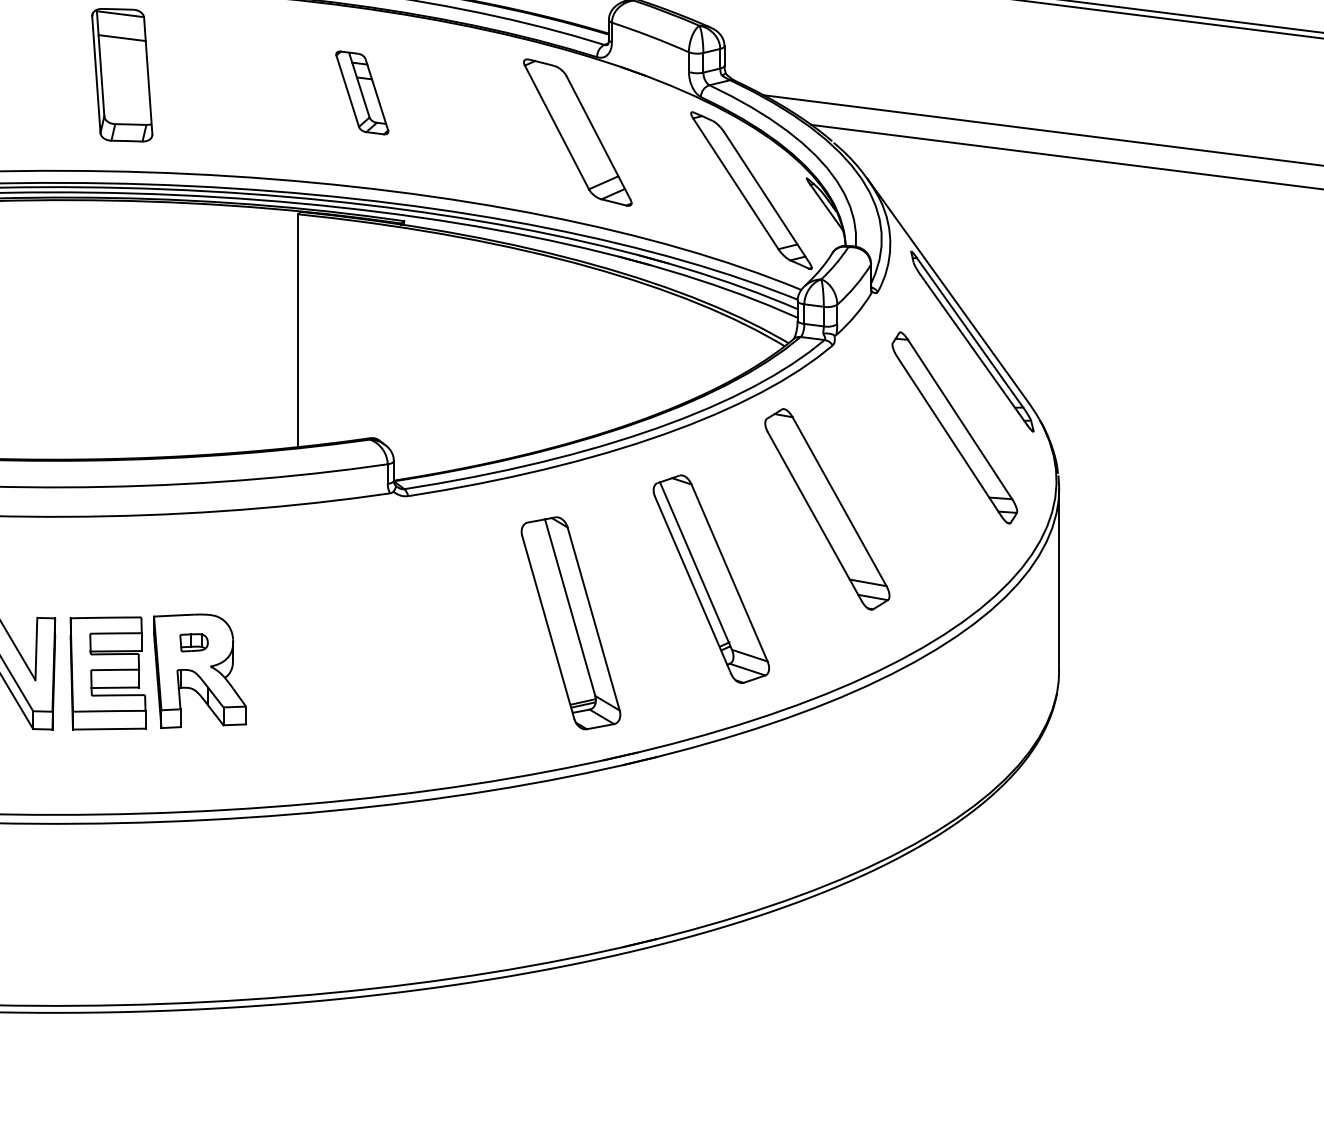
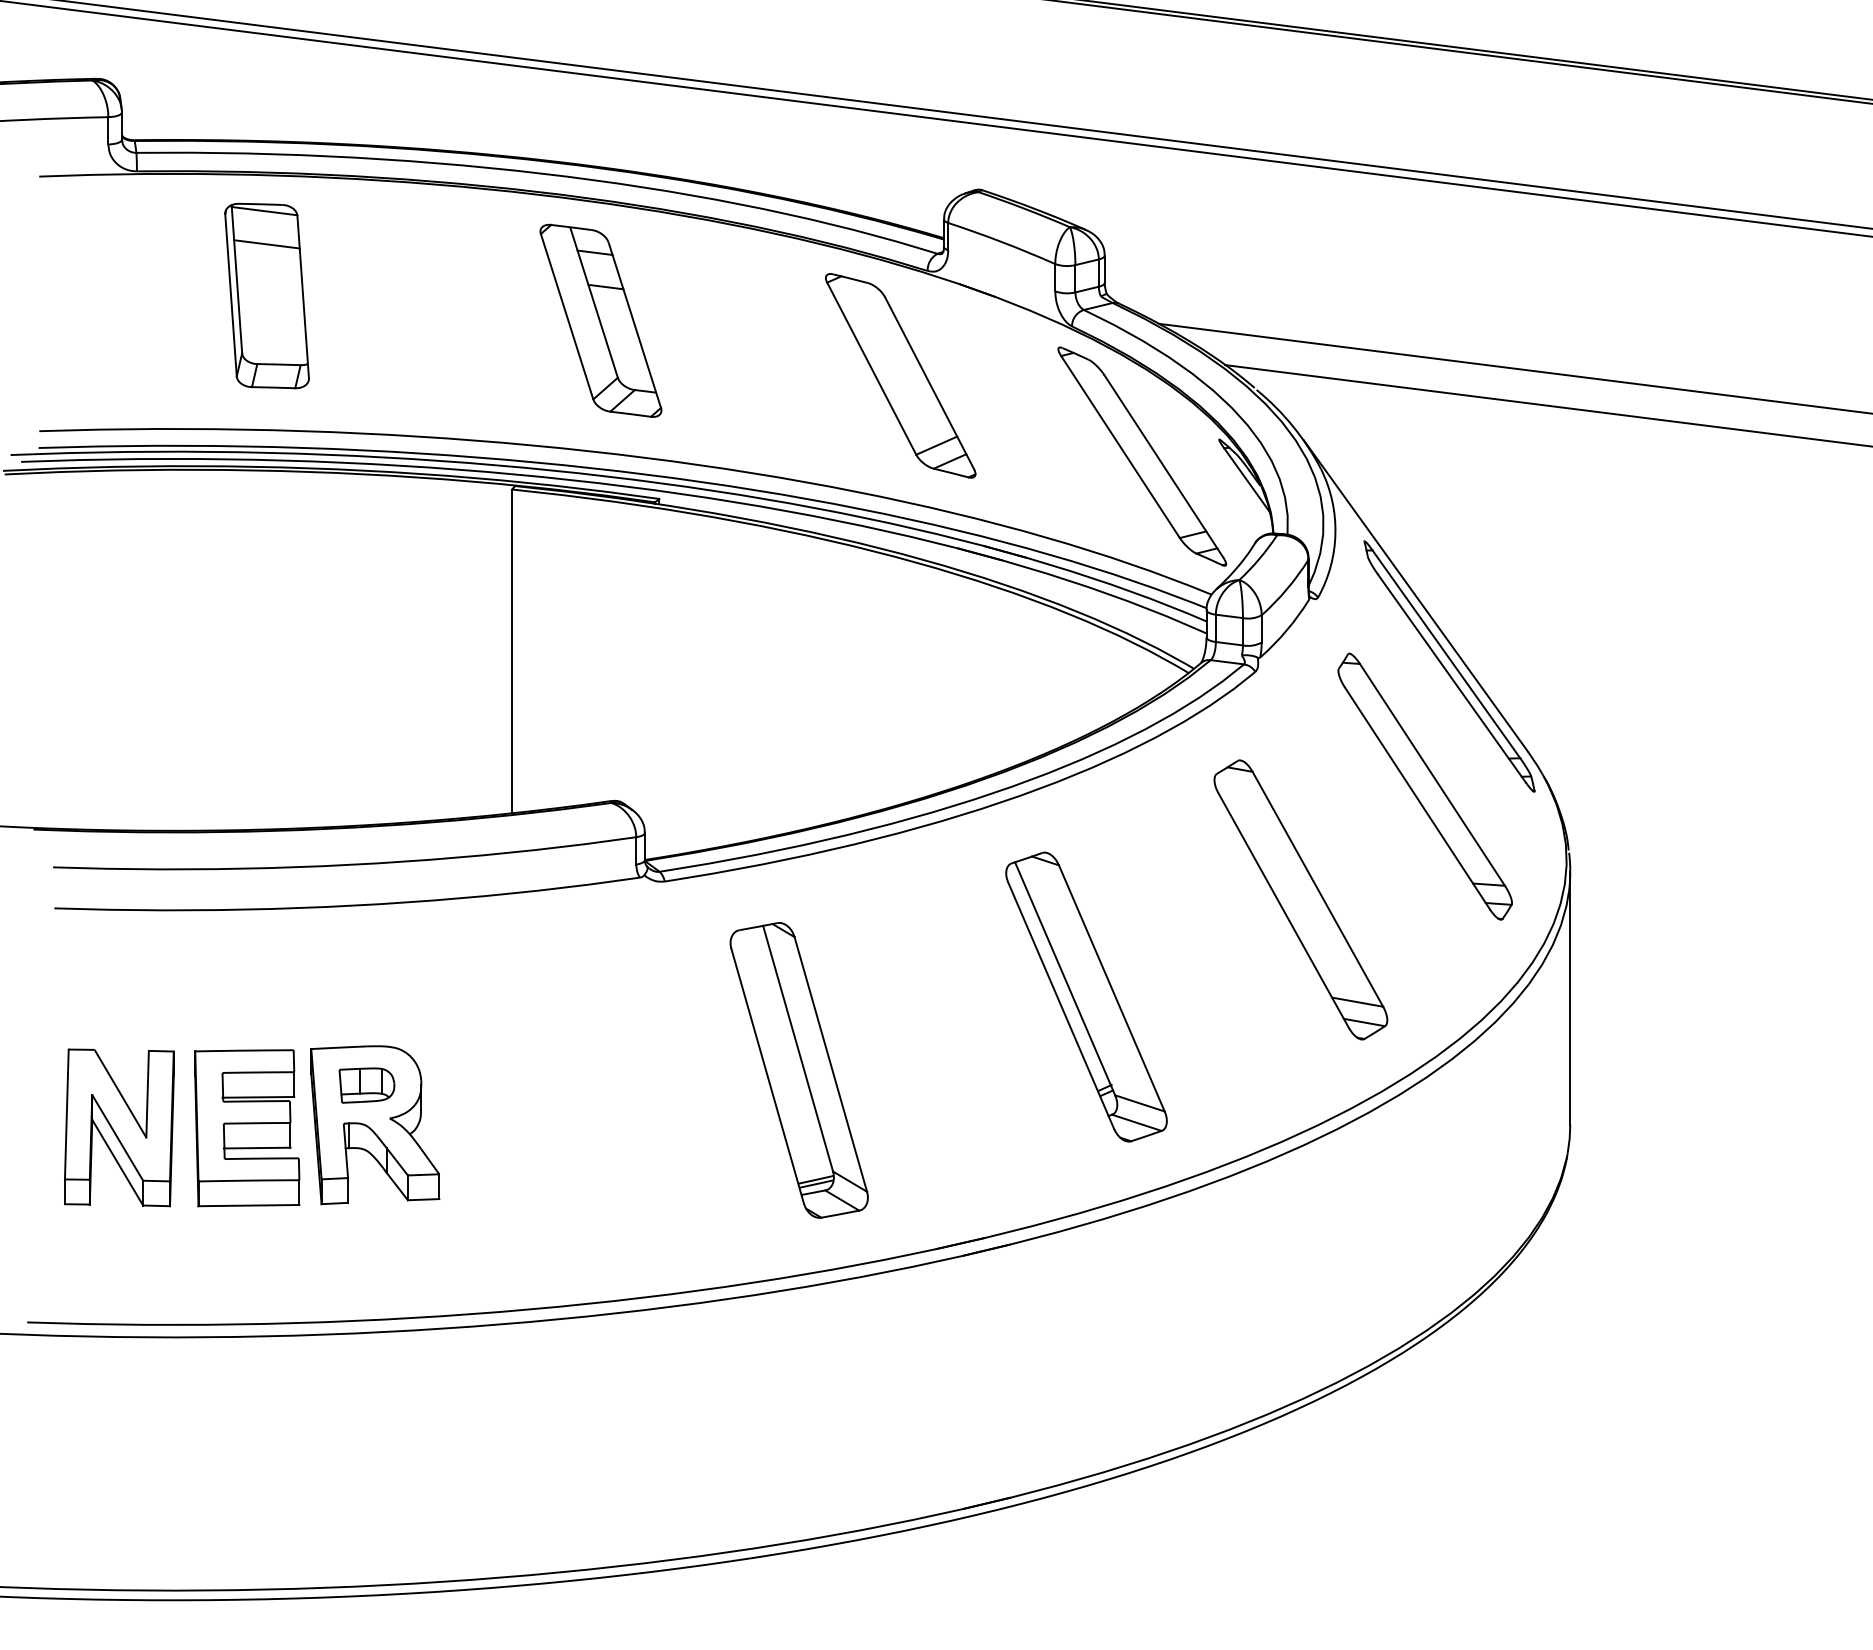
part: (361, 92) -> (600, 320), size x1.67
part: (827, 509) -> (1300, 899), moved
part: (570, 623) -> (798, 1070), moved
part: (193, 642) -> (366, 1085), size x1.43

